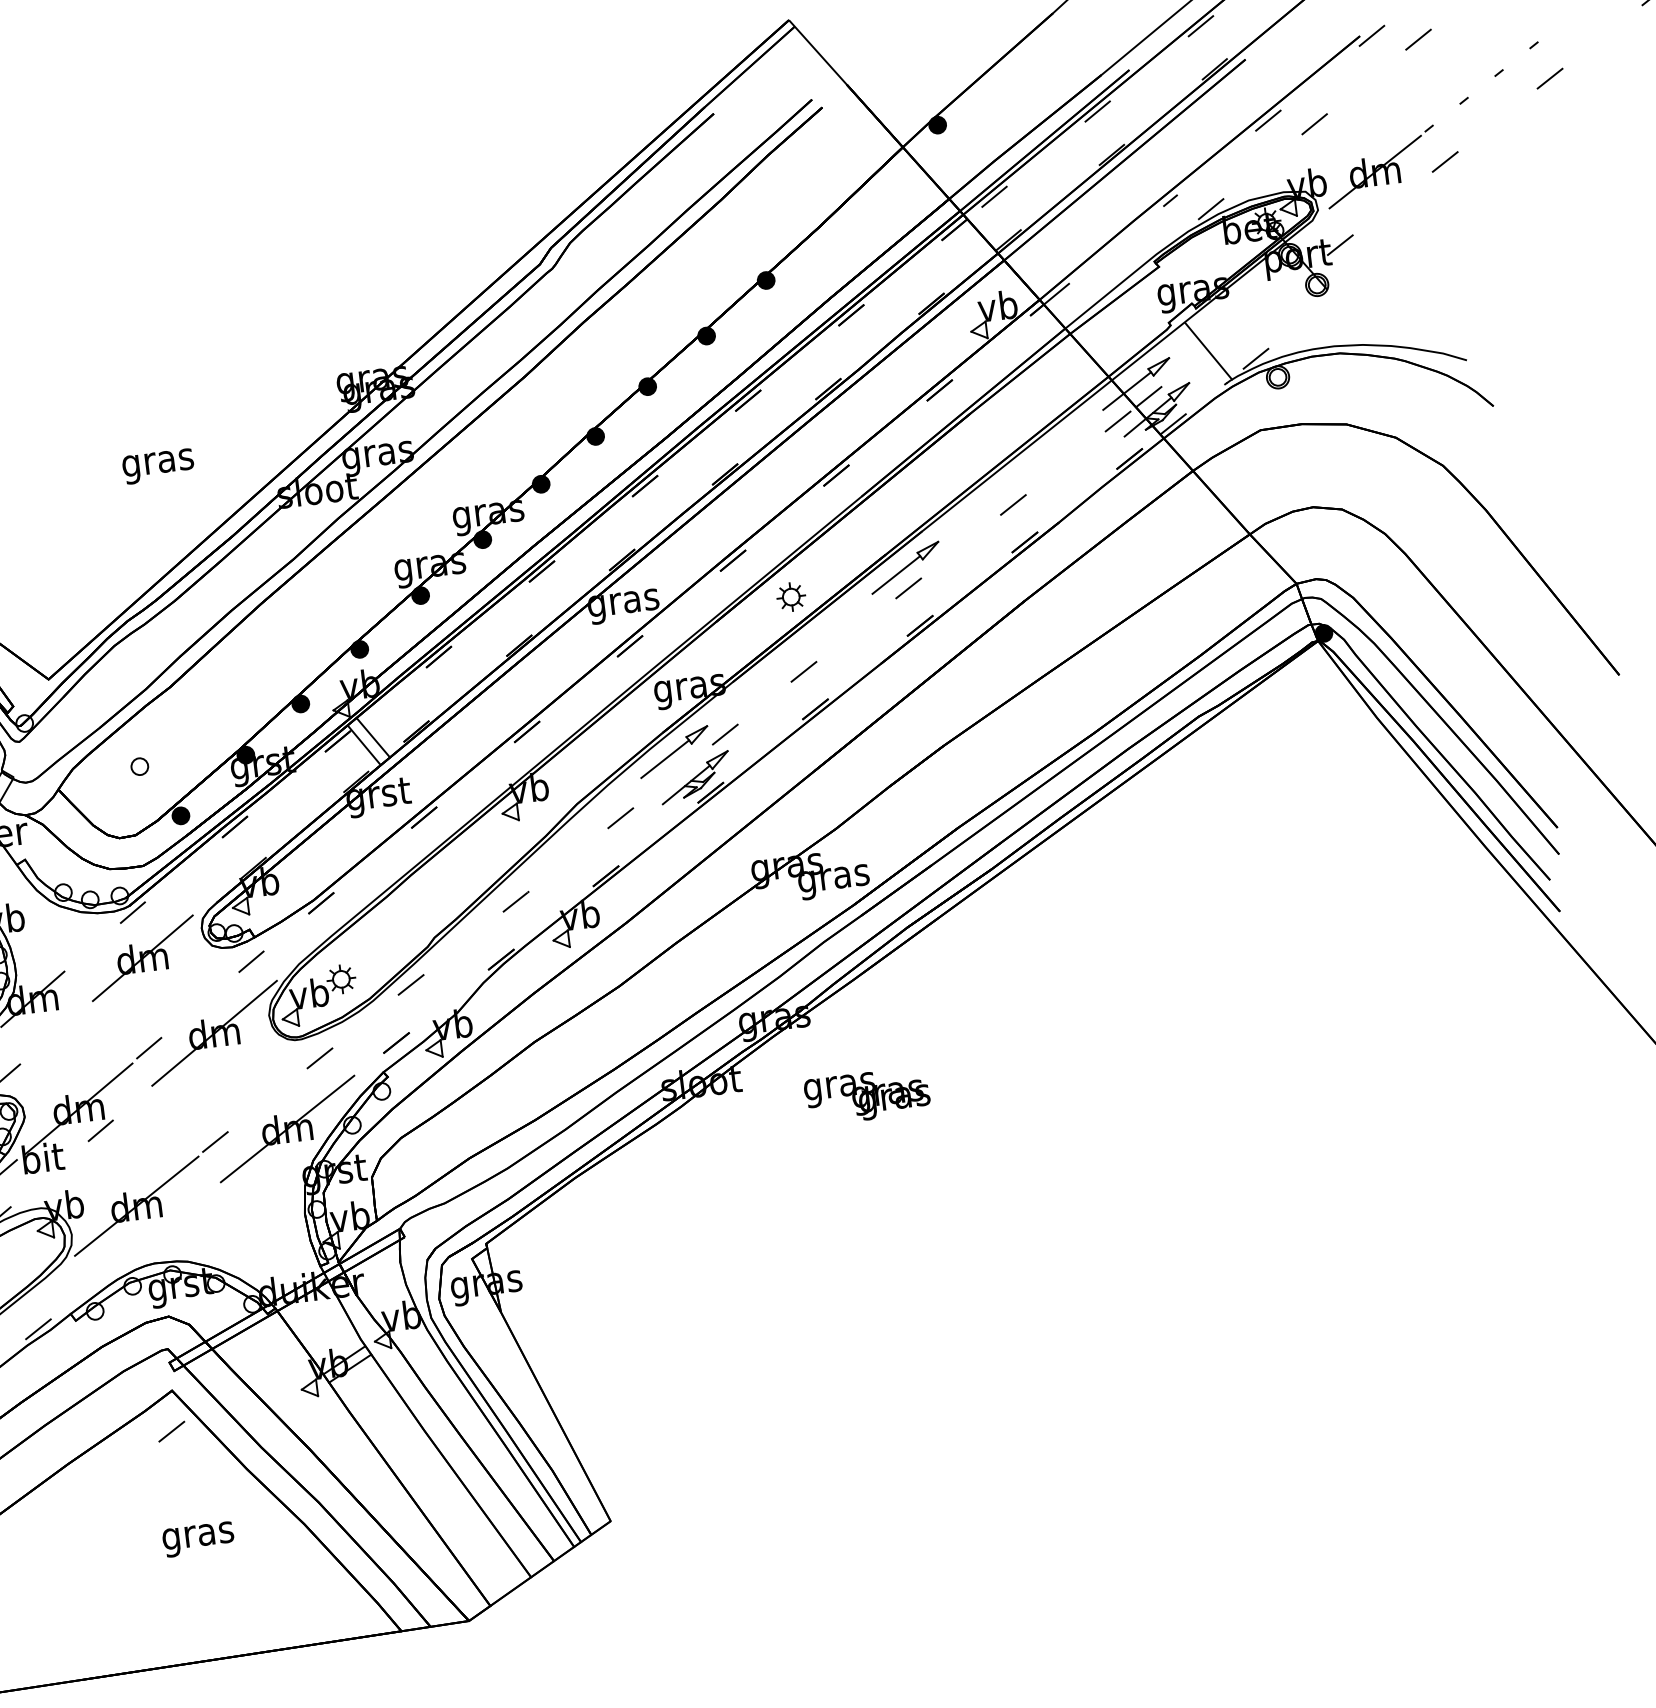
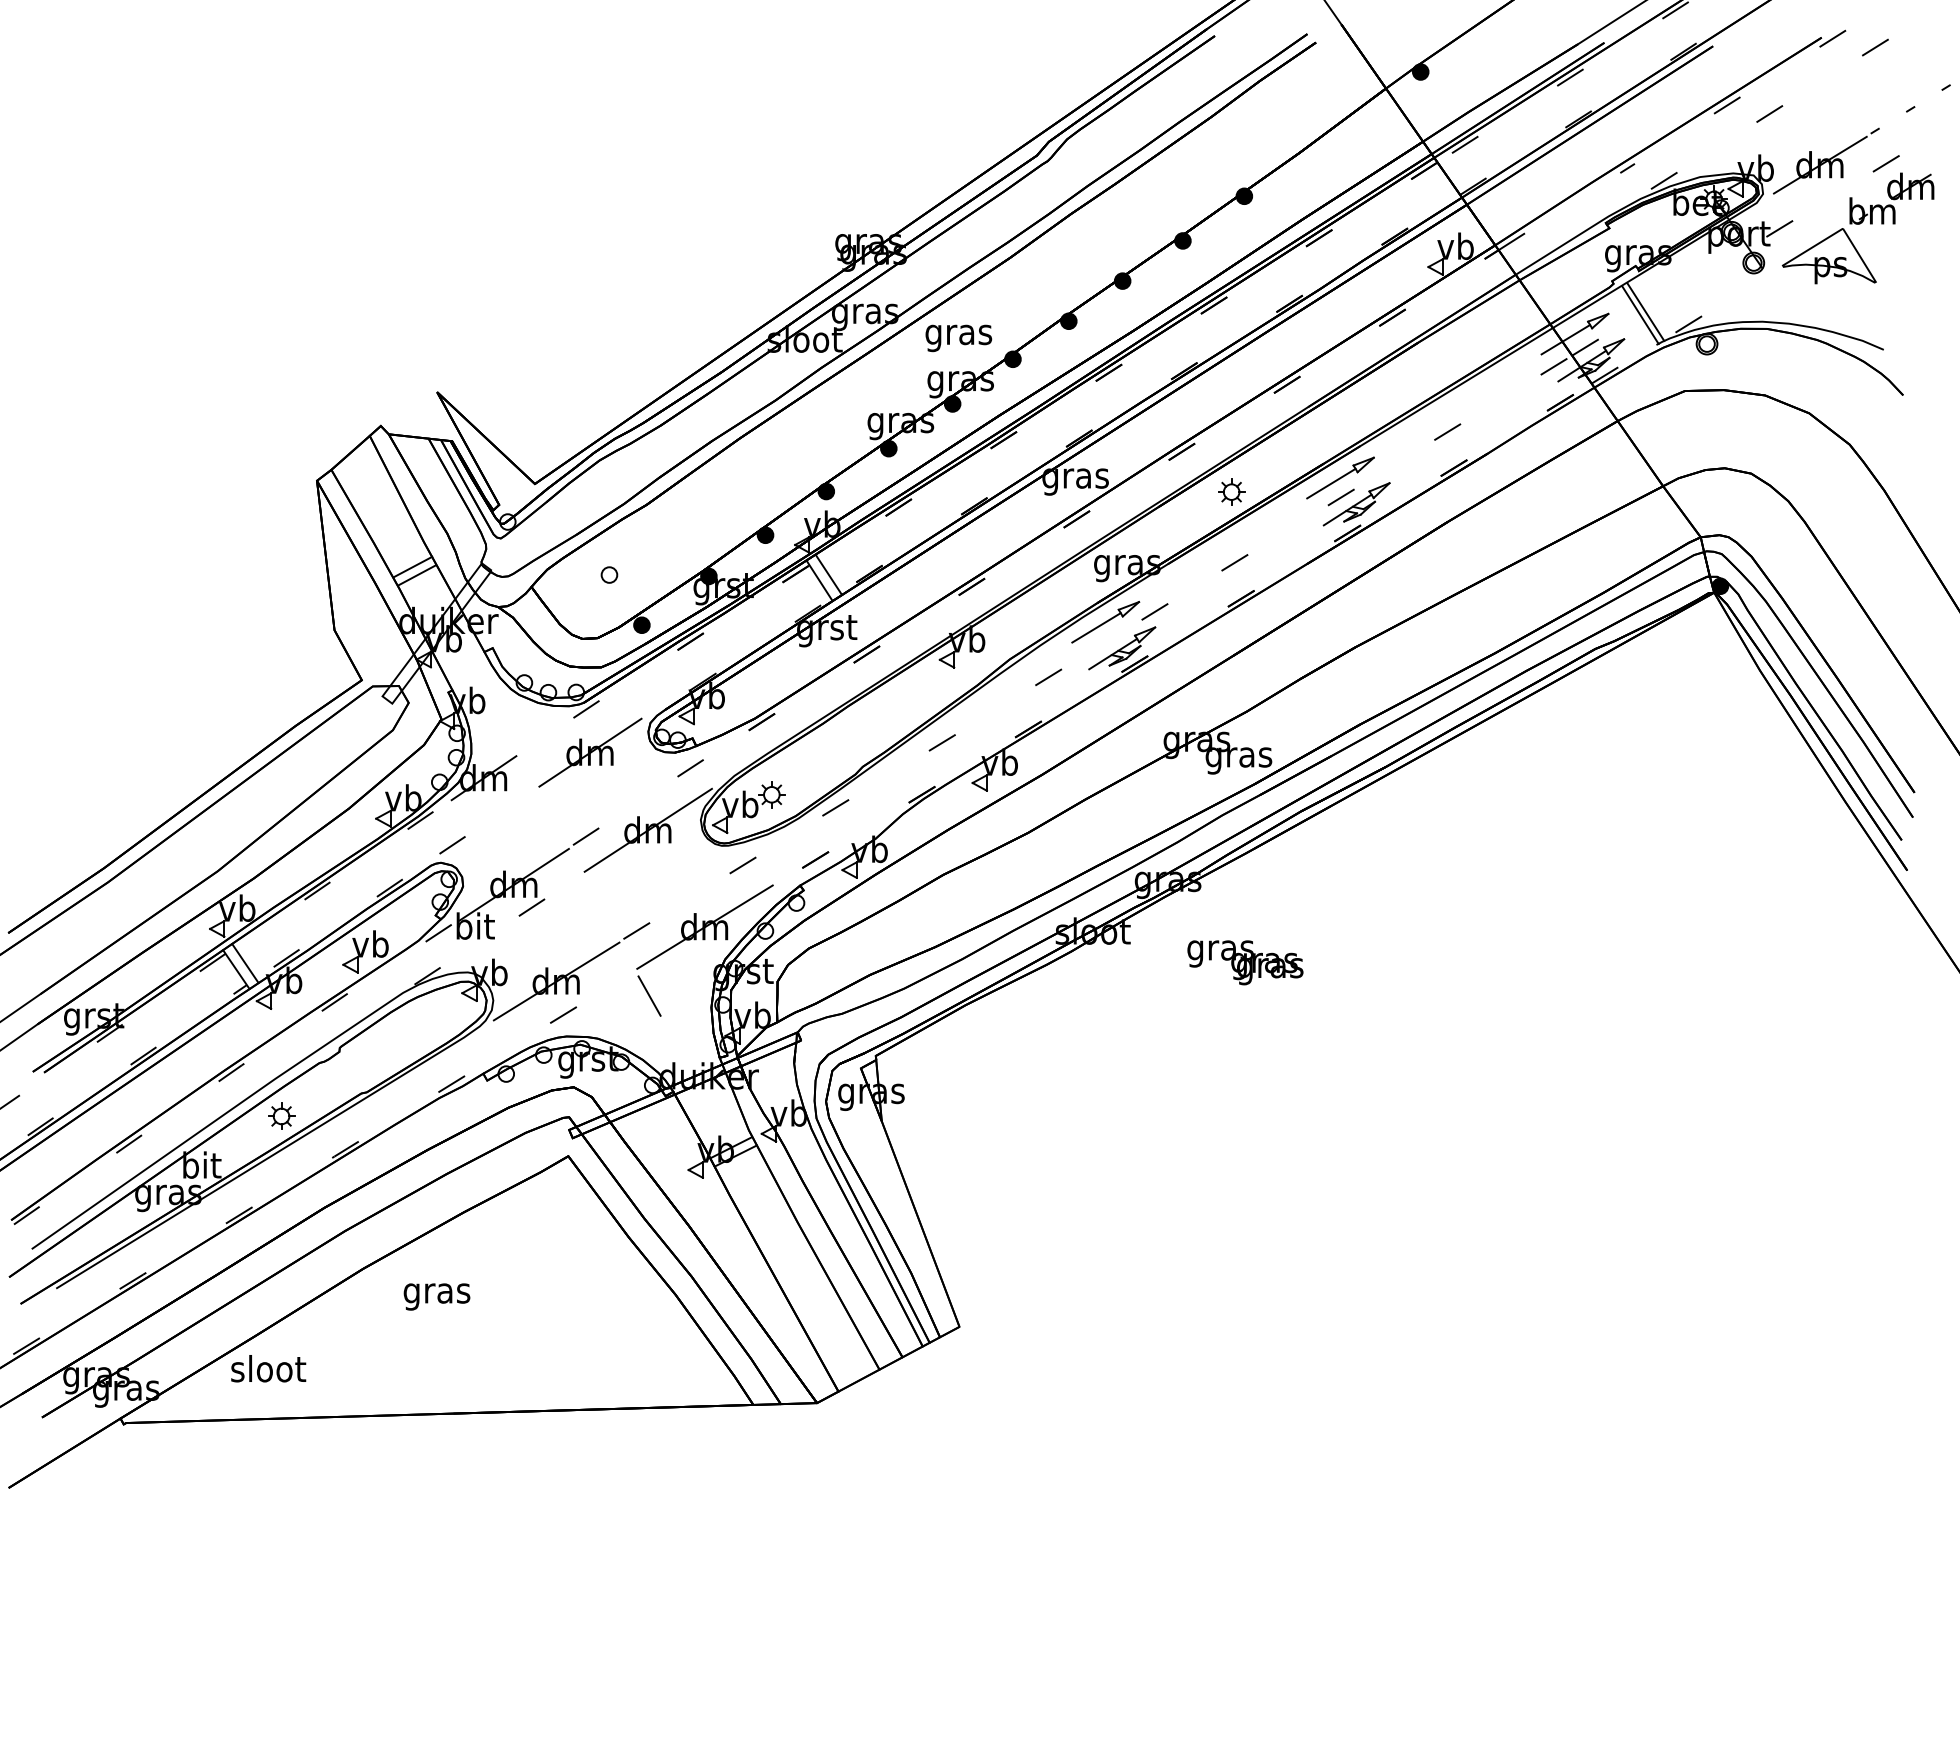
part: (1423, 234) -> (1857, 228), added
line: (1203, 354) -> (1640, 314), added
text: (158, 466) -> (958, 338), moved
part: (925, 593) -> (1356, 504), added
line: (237, 1209) -> (649, 995), added
line: (171, 1431) -> (563, 1014), moved
text: (197, 1539) -> (436, 1296), moved

